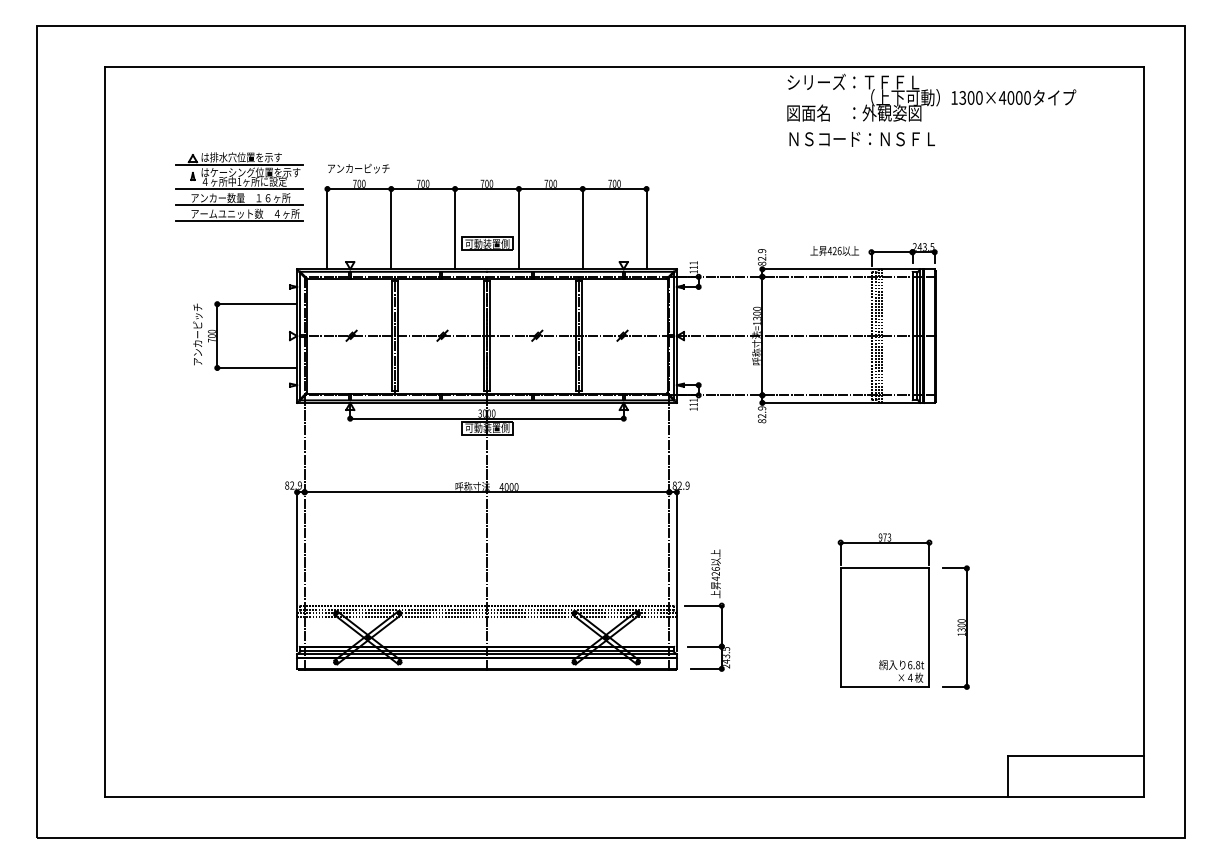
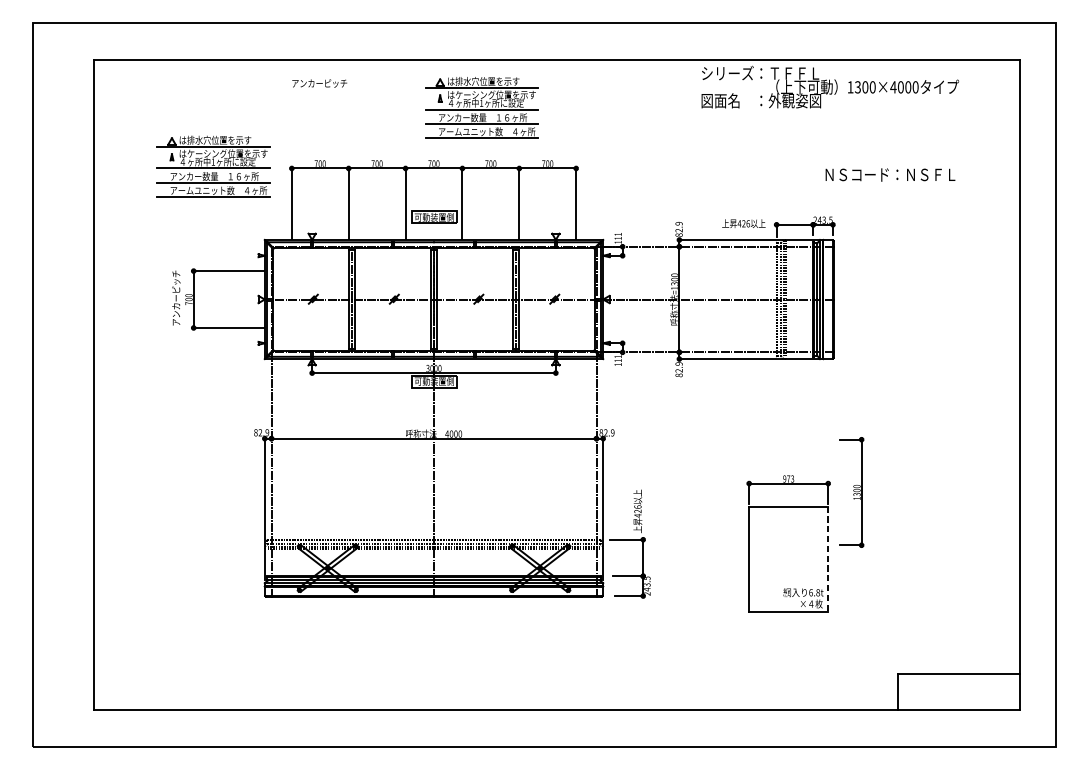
part: (540, 120) -> (481, 107), added
text: (861, 139) -> (889, 175), moved
text: (358, 168) -> (319, 83), moved
part: (955, 627) -> (851, 492), moved
line: (929, 628) -> (828, 560), solid -> dashed

